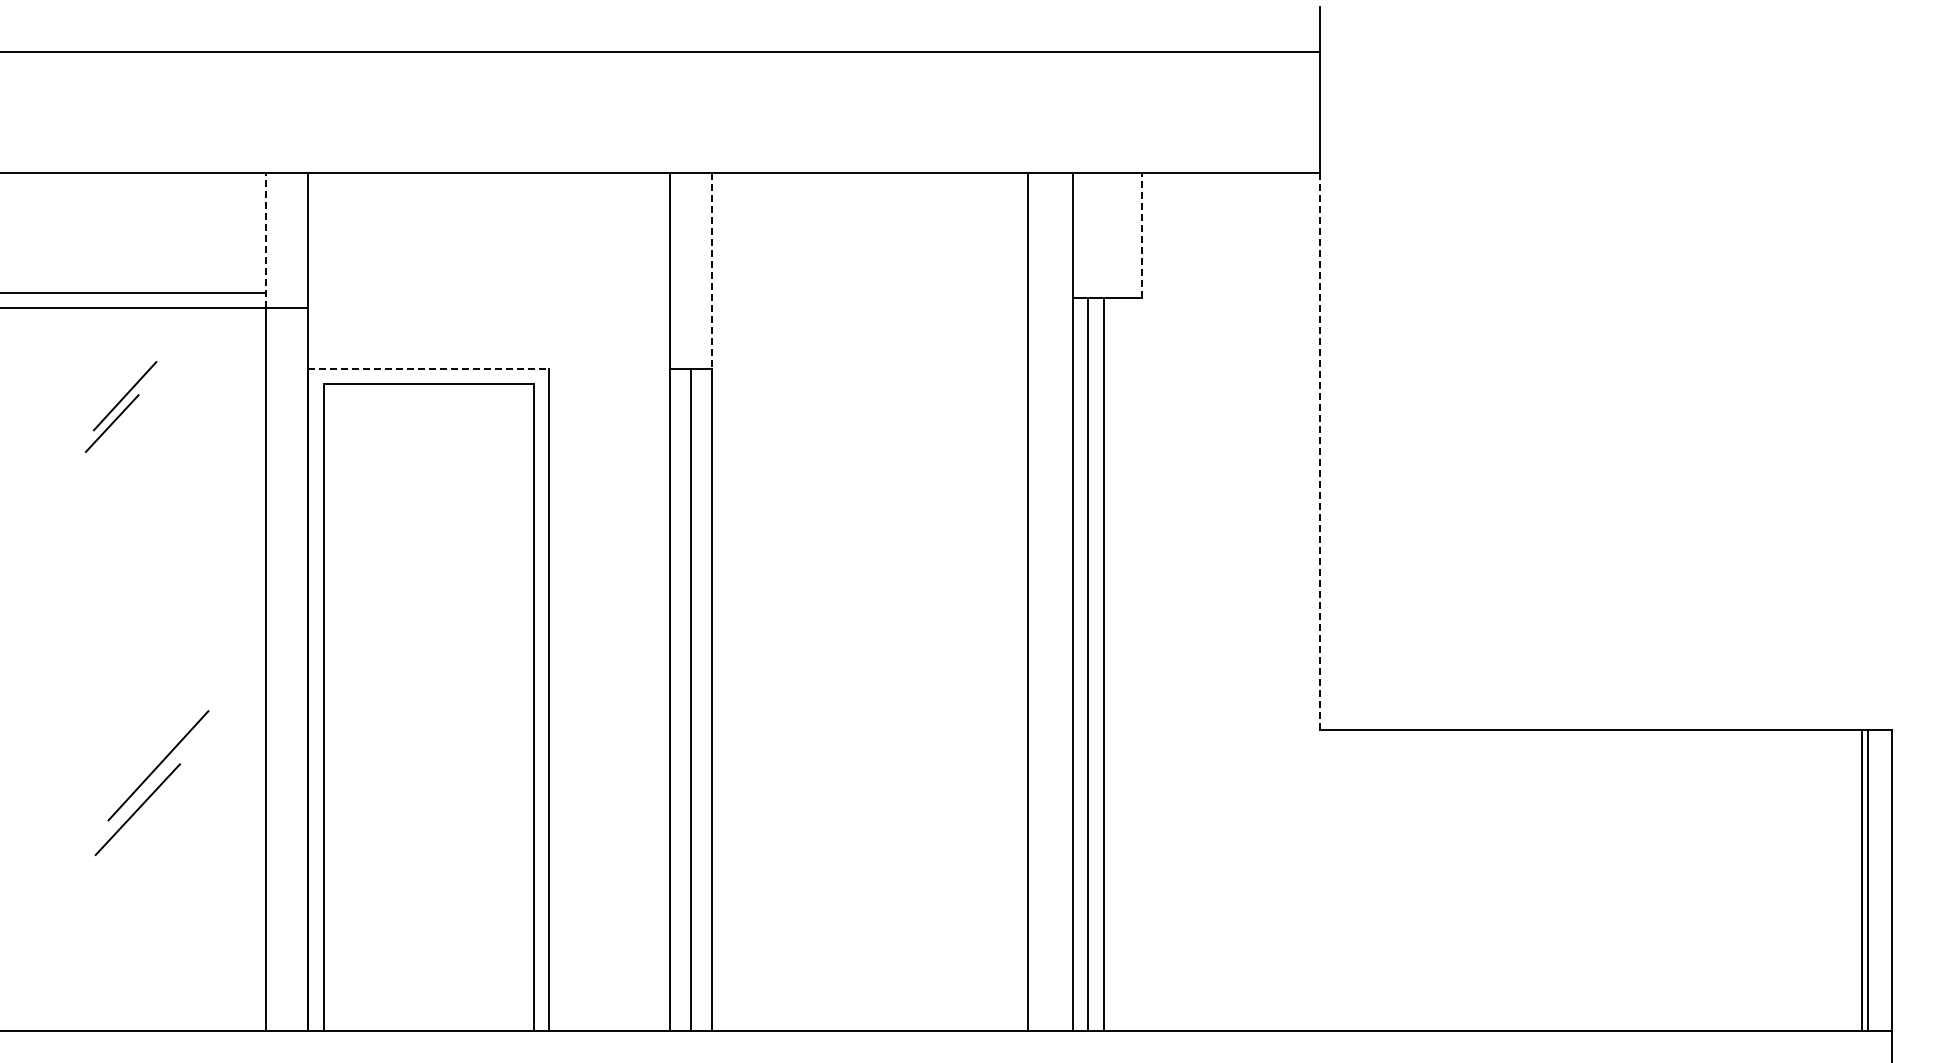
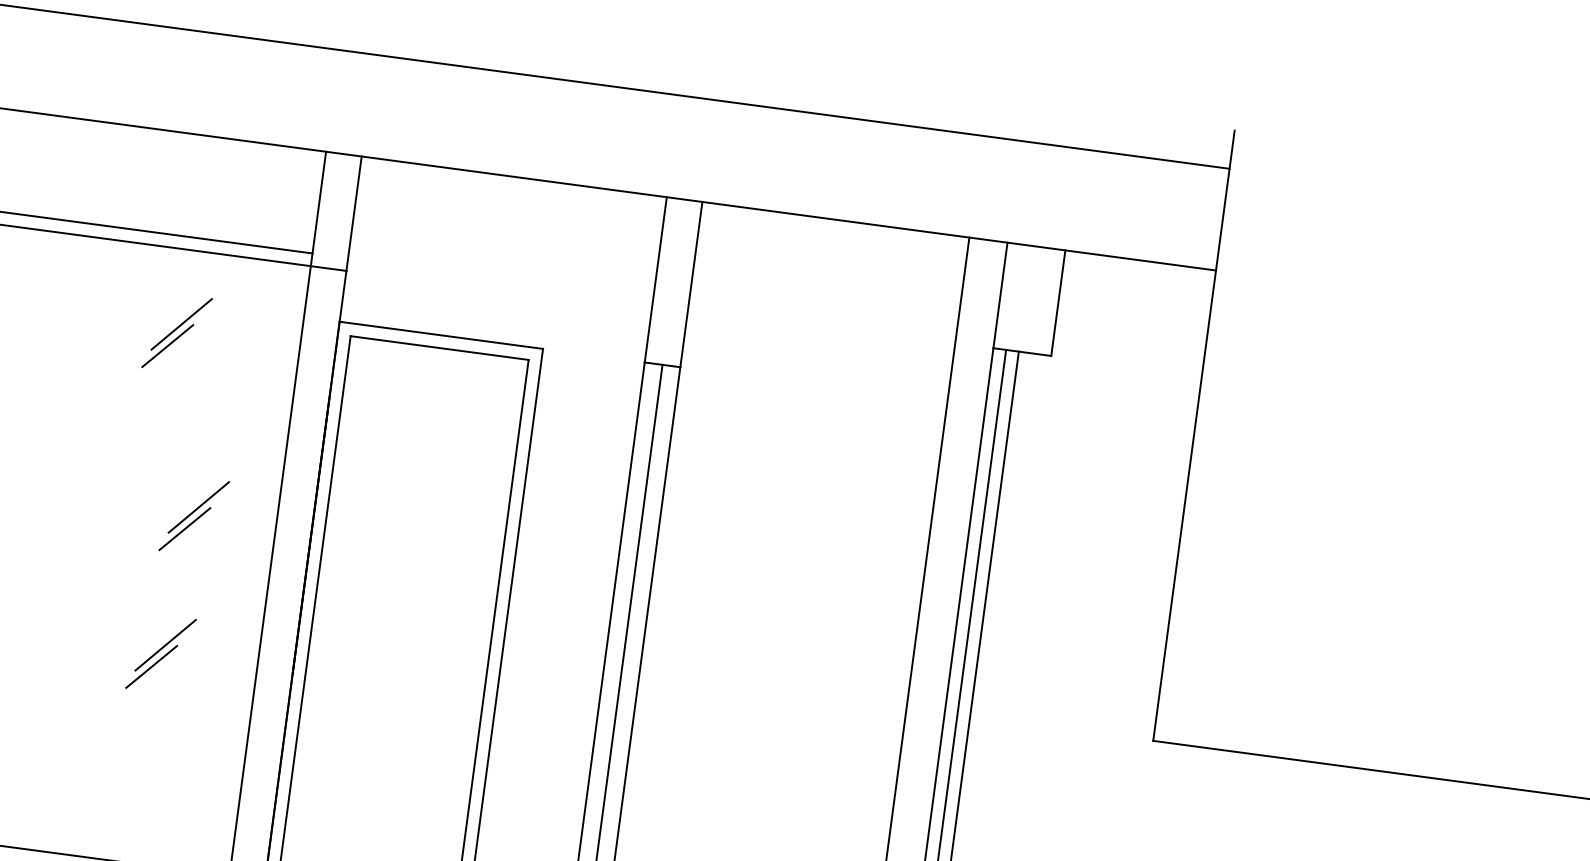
line: (1141, 235) -> (1057, 303), dashed -> solid
line: (266, 240) -> (318, 208), dashed -> solid
line: (712, 270) -> (691, 284), dashed -> solid
line: (429, 368) -> (441, 335), dashed -> solid
line: (1320, 451) -> (1184, 505), dashed -> solid
part: (169, 617) -> (194, 516), added
part: (152, 782) -> (161, 653), size x0.62

